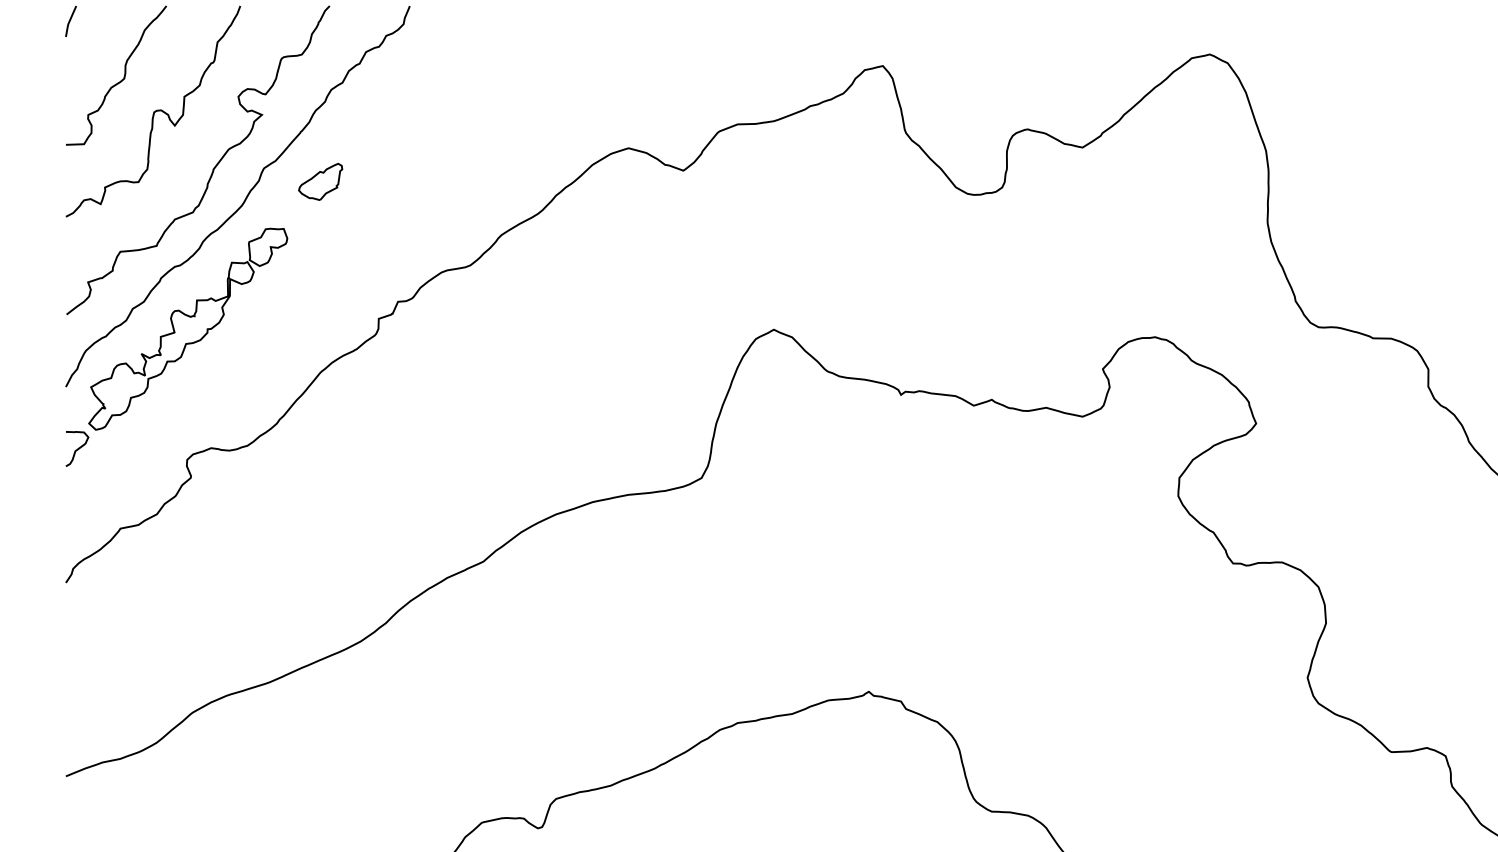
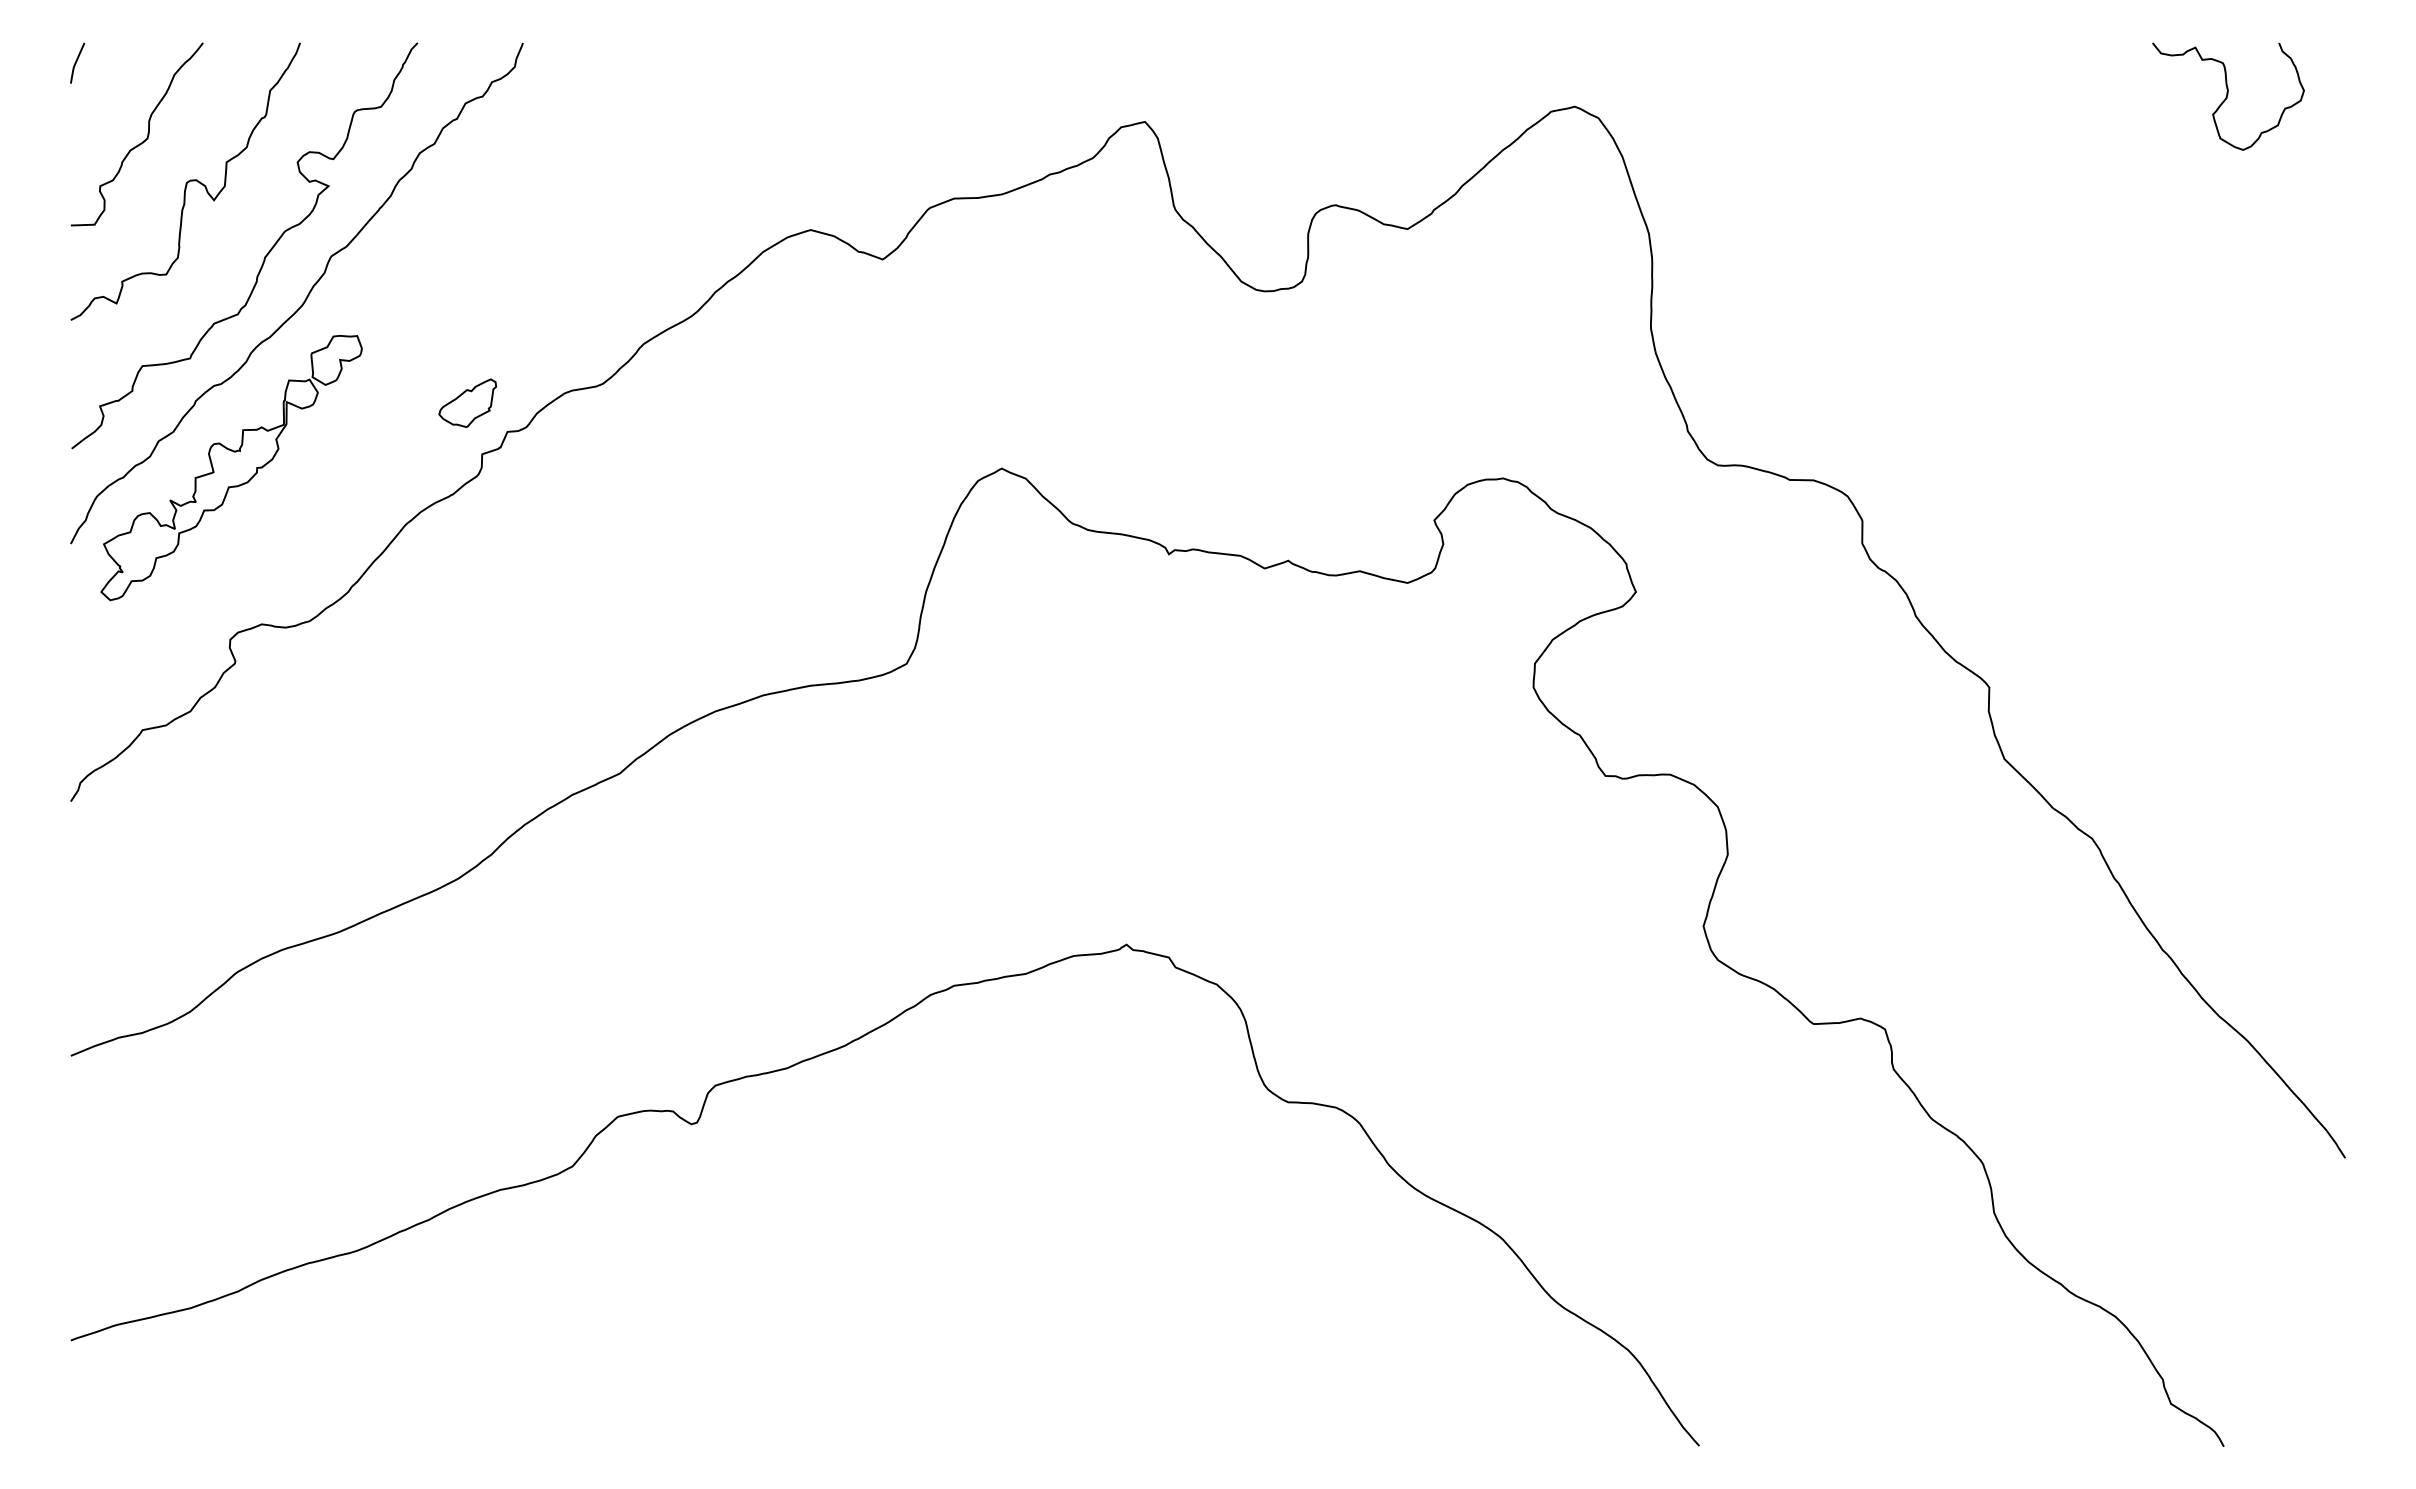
part: (320, 181) -> (467, 402), moved
curve: (77, 449) -> (85, 625), removed

